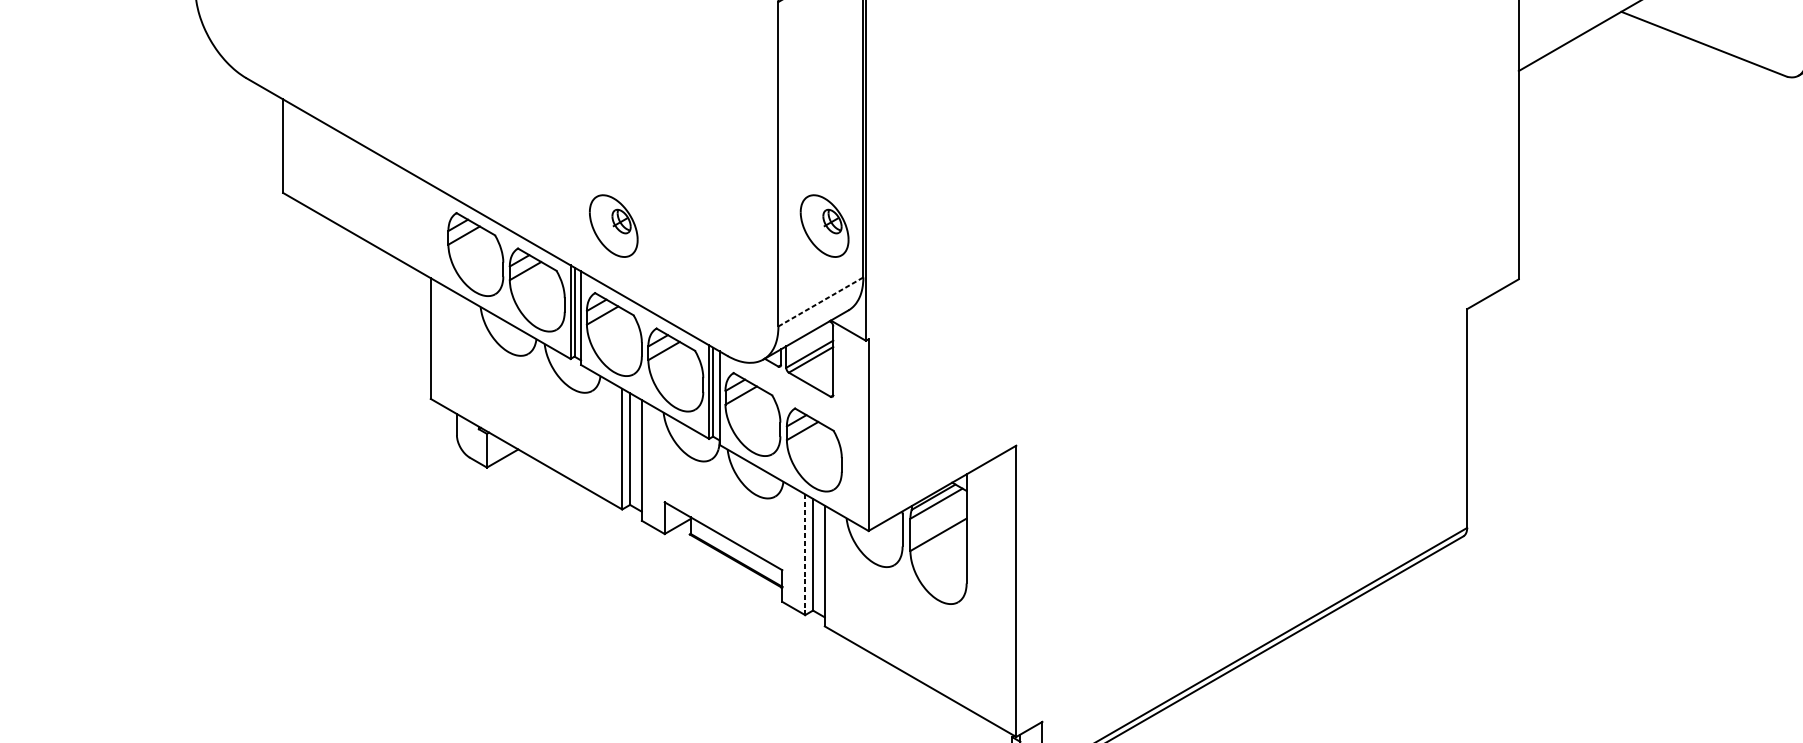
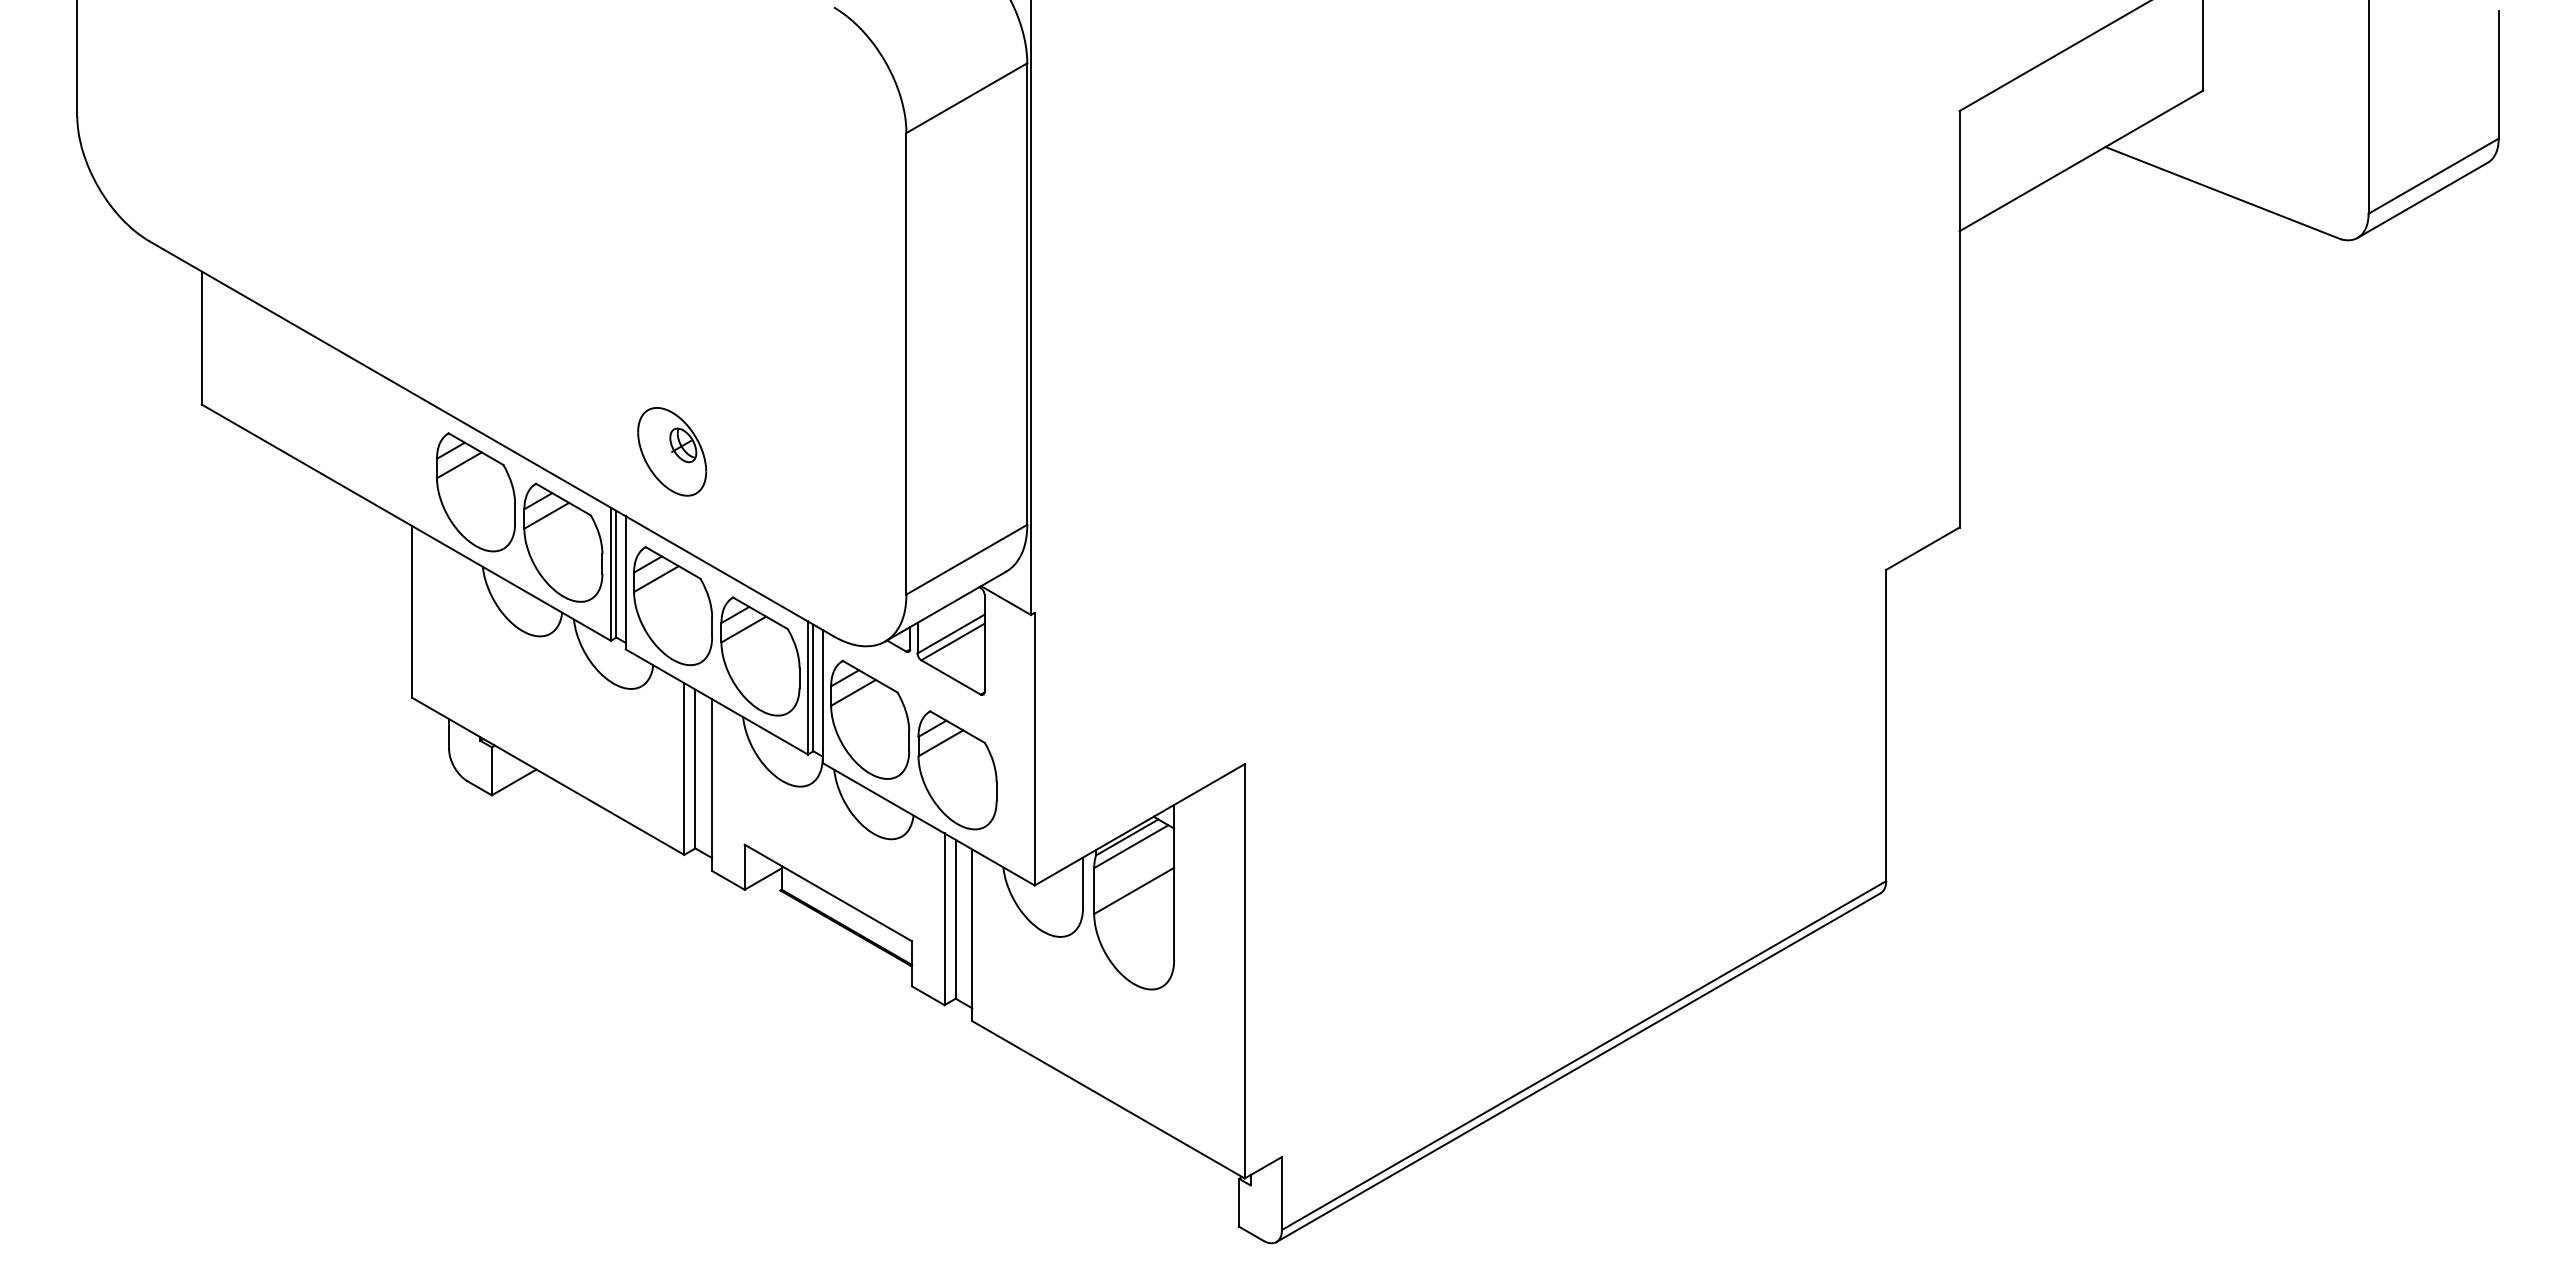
part: (824, 225) -> (972, 451), removed
line: (820, 301) -> (966, 559), dashed -> solid
line: (805, 554) -> (944, 919), dashed -> solid

